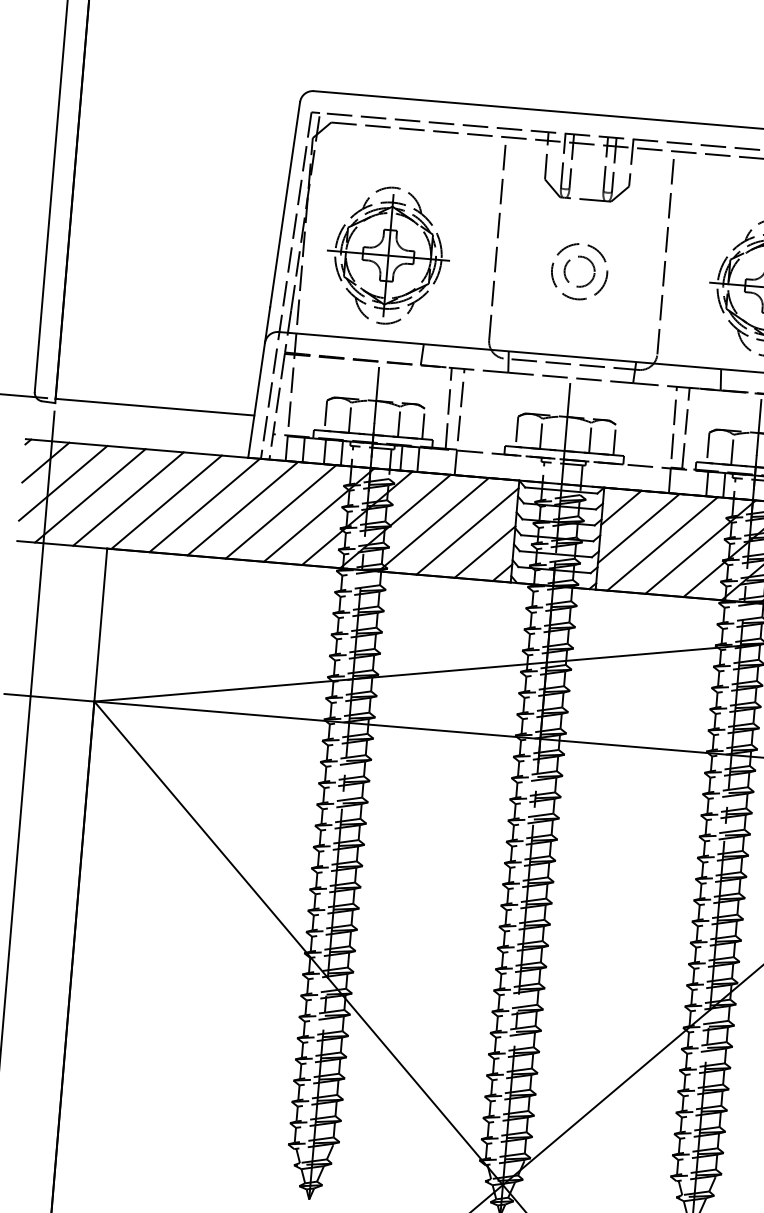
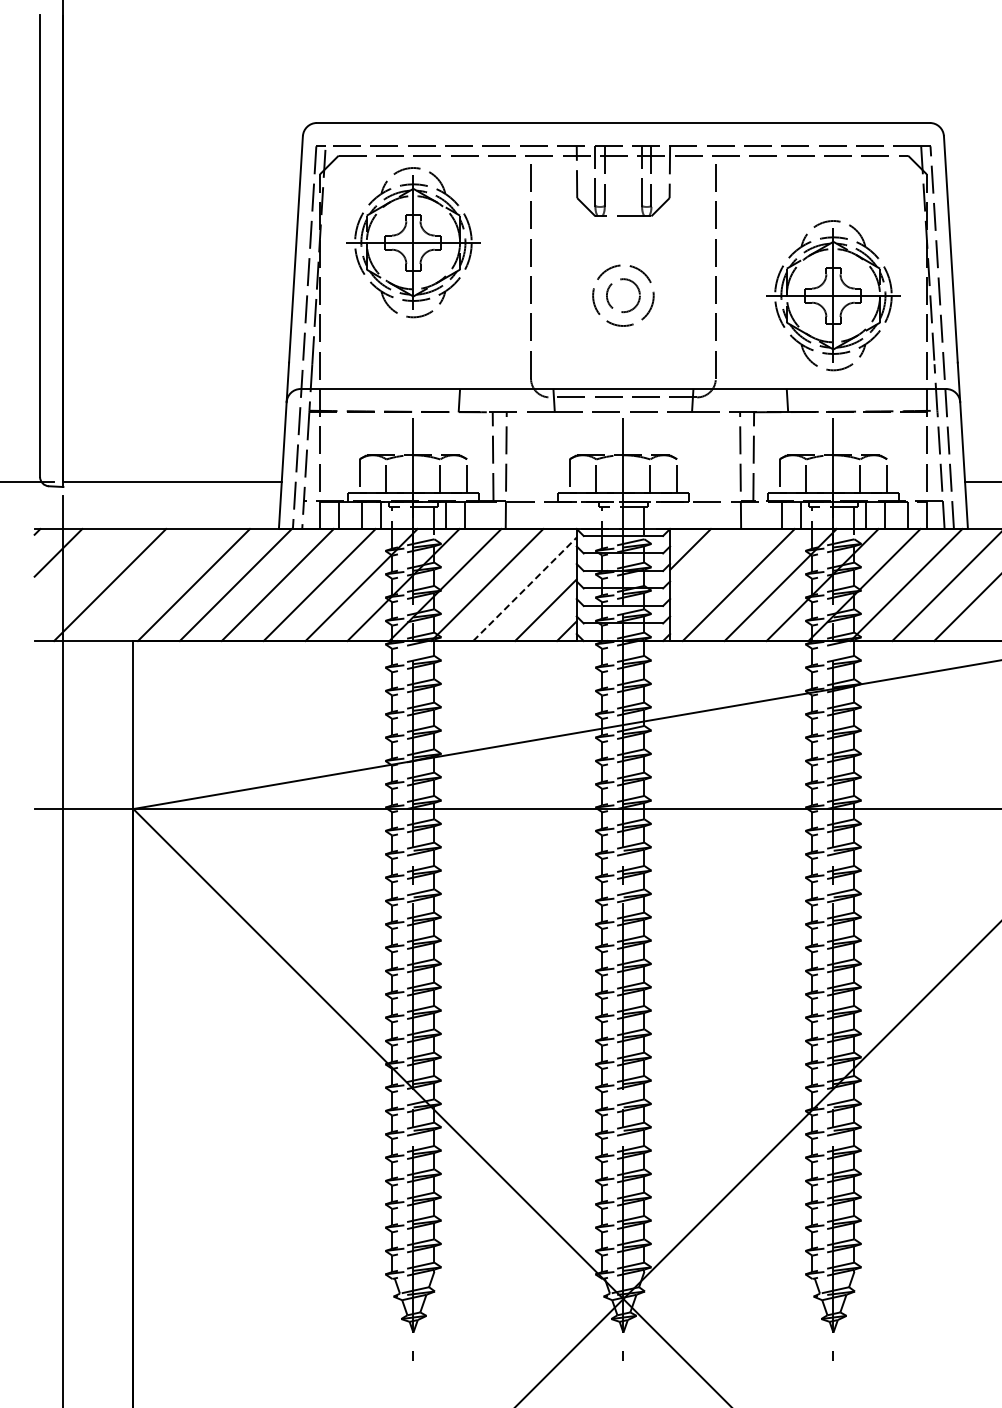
part: (388, 255) -> (413, 242), moved
line: (63, 483) -> (79, 573), removed
line: (128, 499) -> (152, 585), removed
line: (638, 528) -> (711, 570), removed
line: (468, 530) -> (525, 588), solid -> dashed

